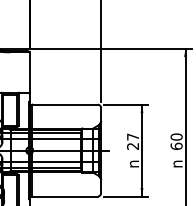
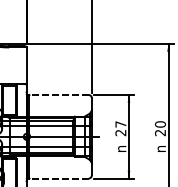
line: (65, 104) -> (59, 94), solid -> dashed
text: (176, 145) -> (160, 132), 60 -> 20
line: (65, 196) -> (59, 178), solid -> dashed

